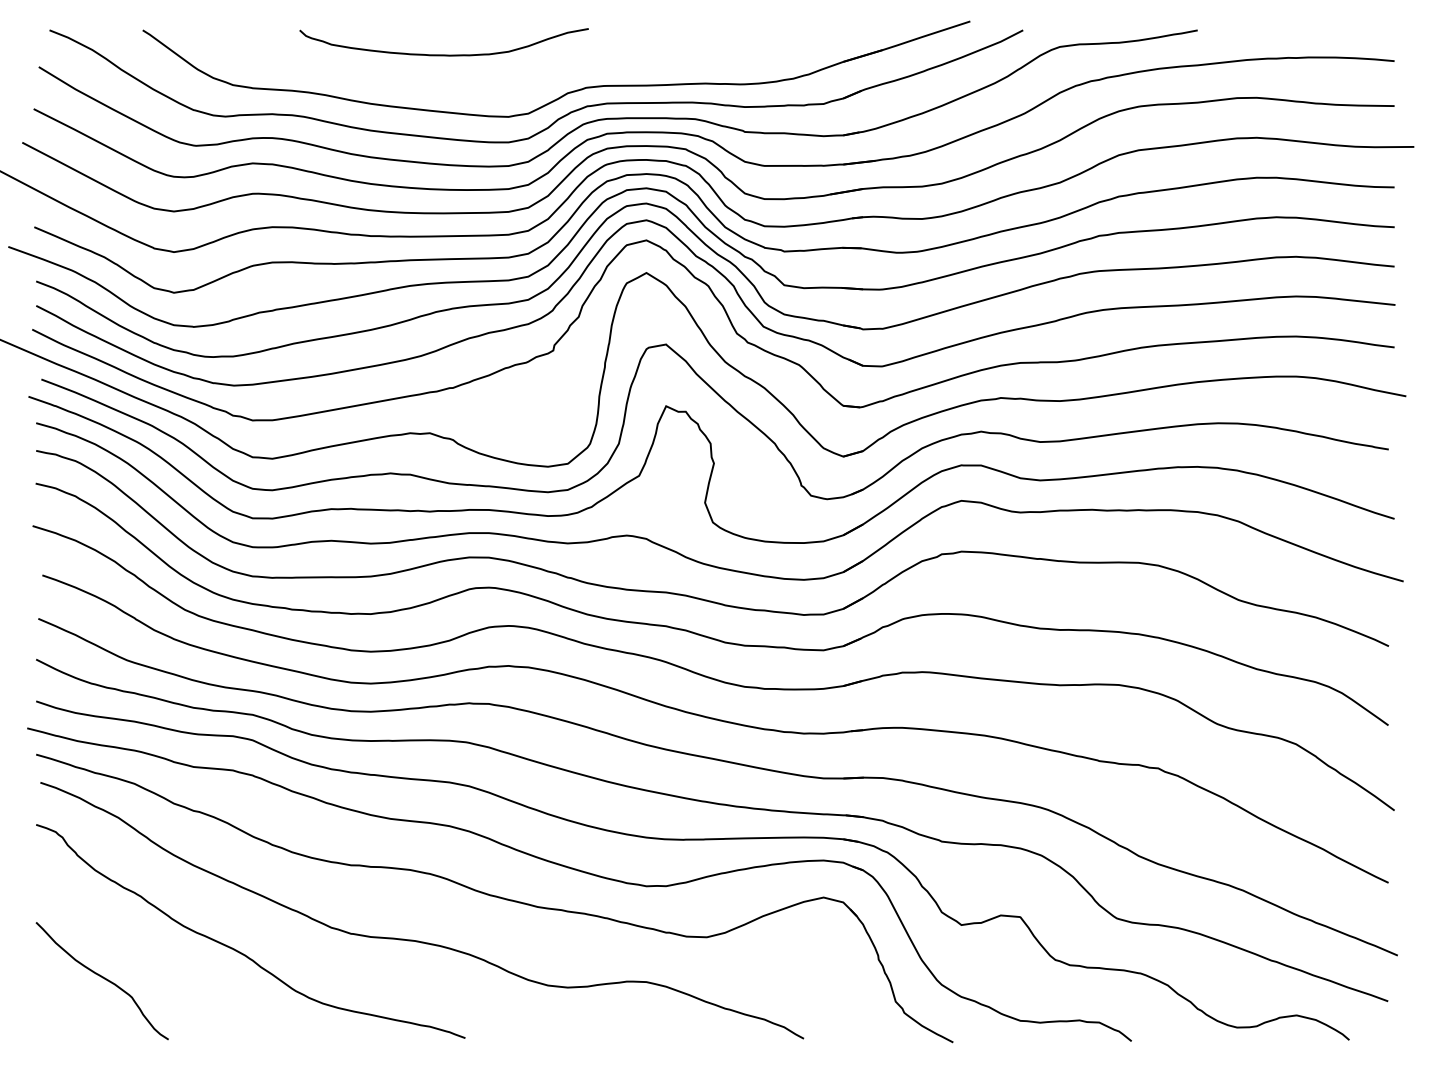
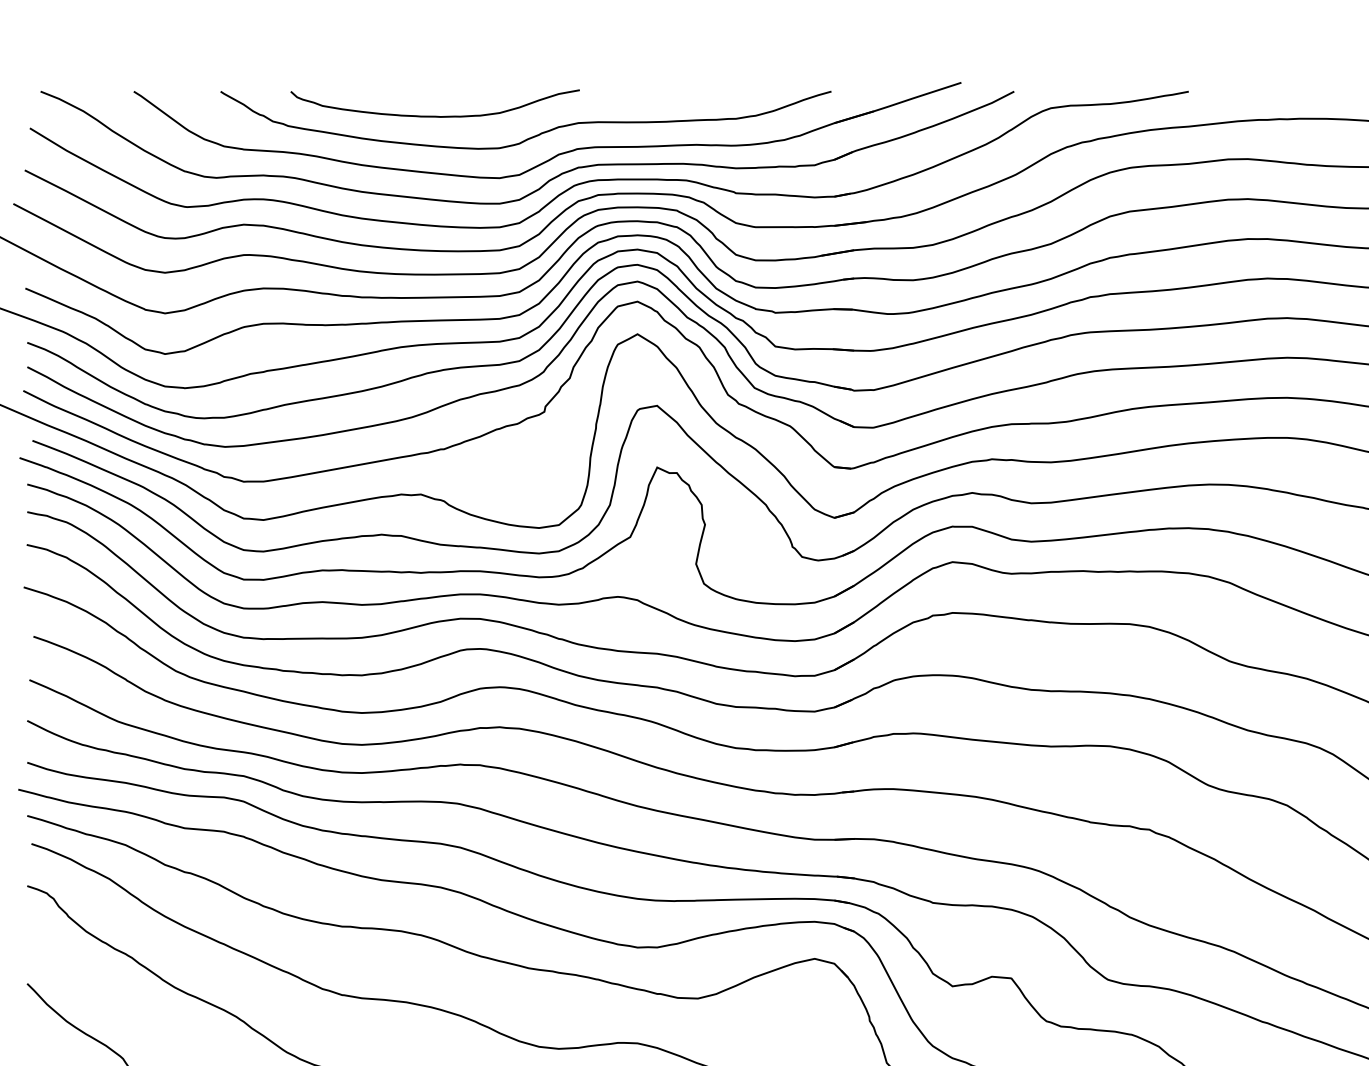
curve: (542, 74) -> (533, 135), added

